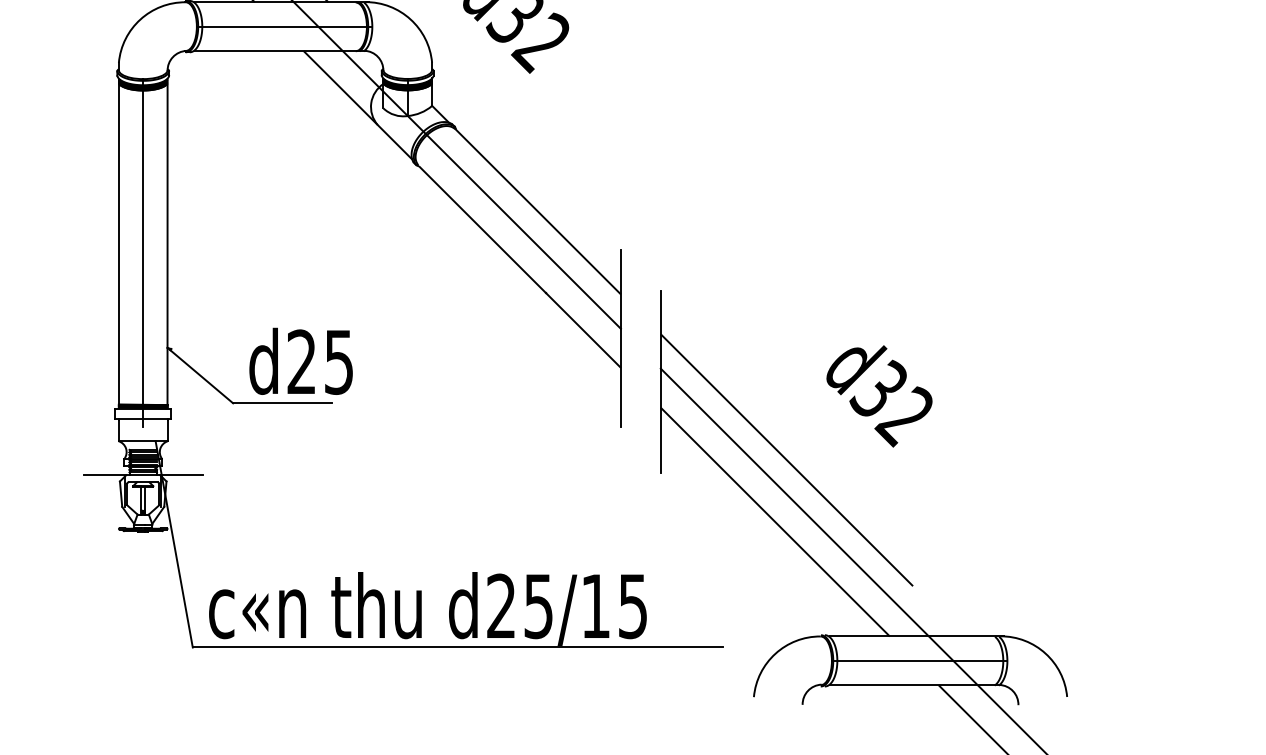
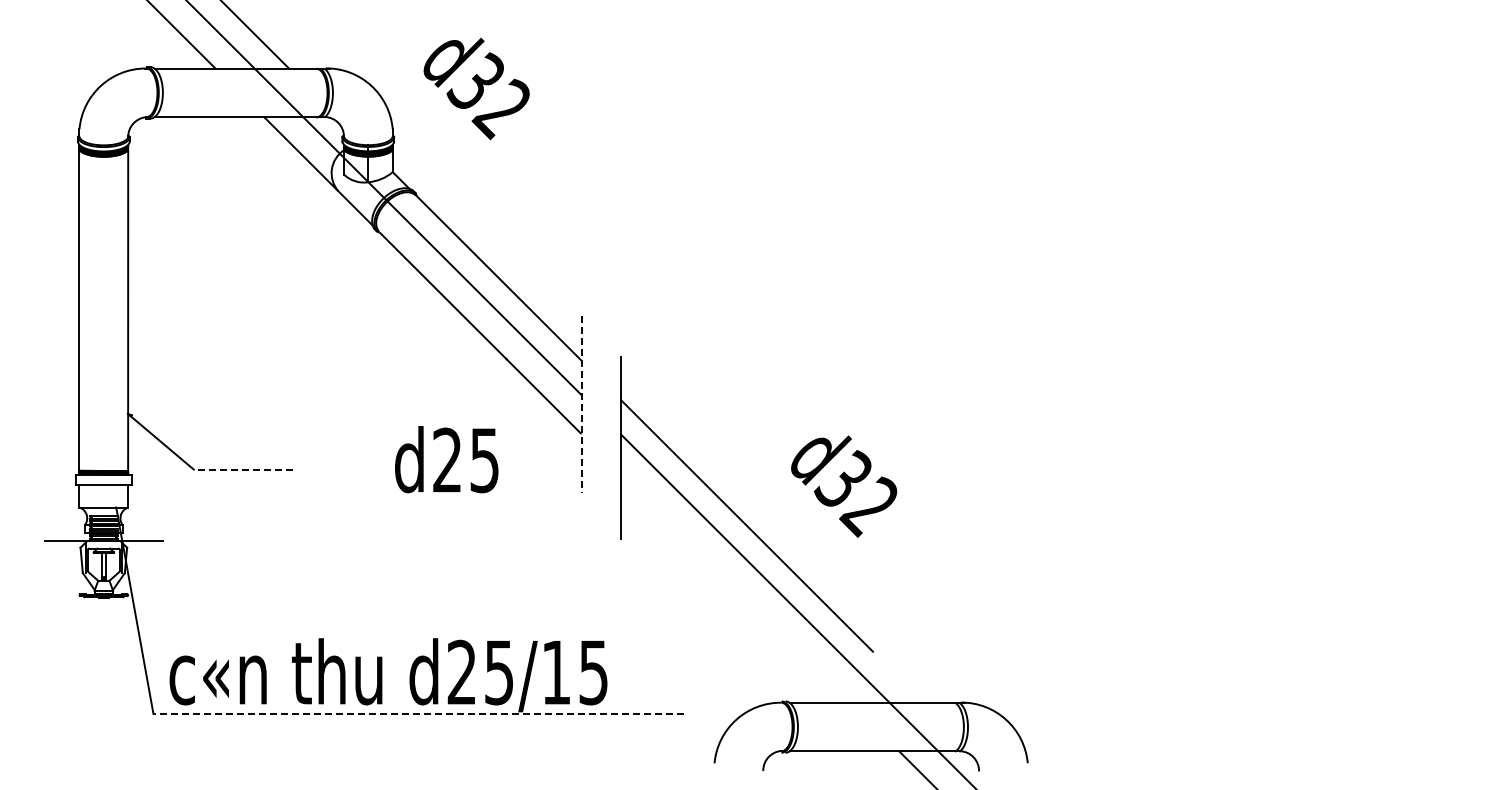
line: (283, 26) -> (244, 92), removed
line: (142, 252) -> (103, 318), removed
line: (620, 338) -> (581, 404), solid -> dashed
text: (300, 361) -> (446, 459), moved
text: (879, 396) -> (844, 486), moved
line: (282, 403) -> (243, 469), solid -> dashed
line: (774, 521) -> (735, 587), removed
line: (457, 647) -> (418, 713), solid -> dashed
line: (919, 661) -> (880, 727), removed

